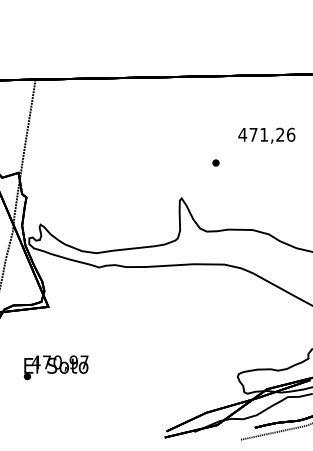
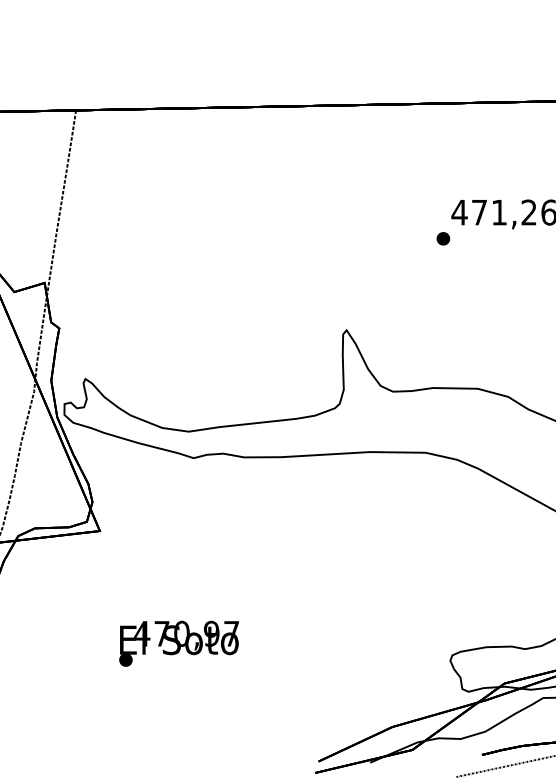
part: (215, 162) -> (442, 237), moved
text: (55, 367) -> (177, 643), moved

